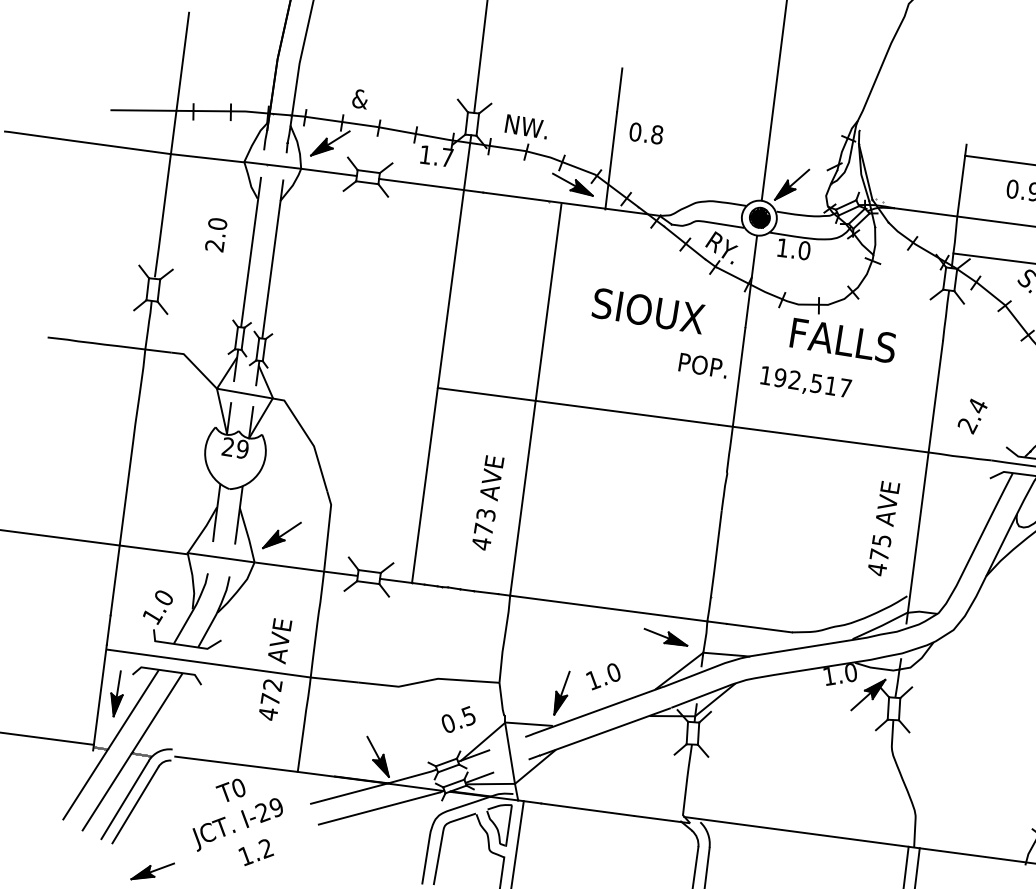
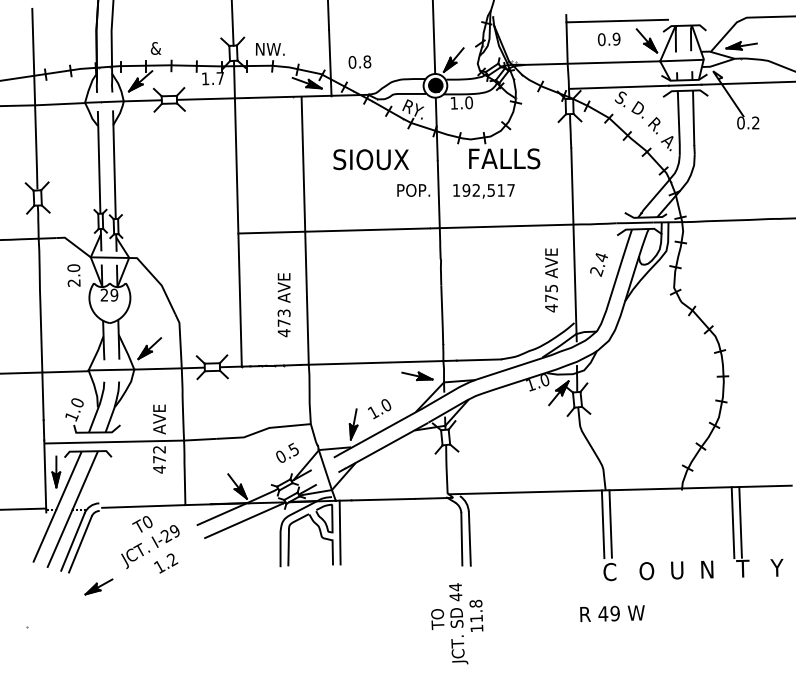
text: (645, 132) -> (359, 61), moved
text: (215, 234) -> (73, 275), moved
text: (971, 415) -> (598, 264), moved

